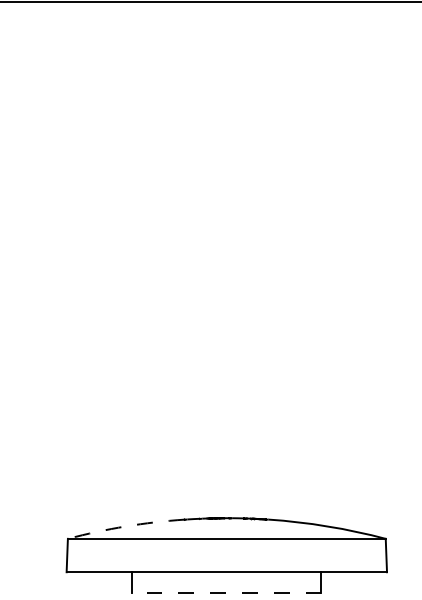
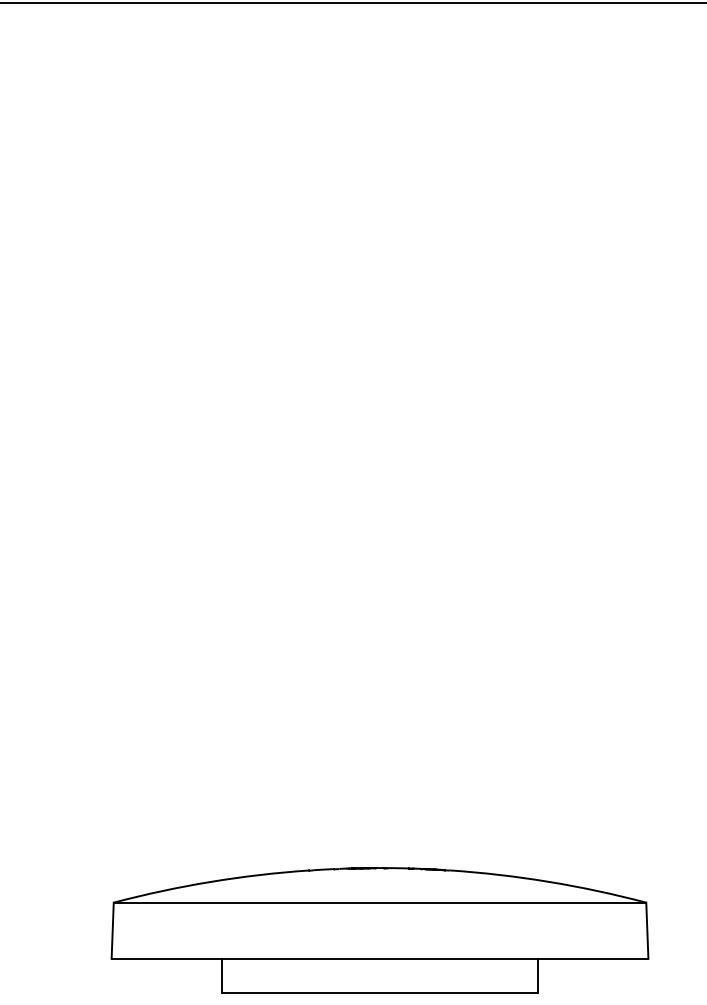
arc: (125, 526) -> (210, 881), dashed -> solid
line: (226, 592) -> (379, 992), dashed -> solid

